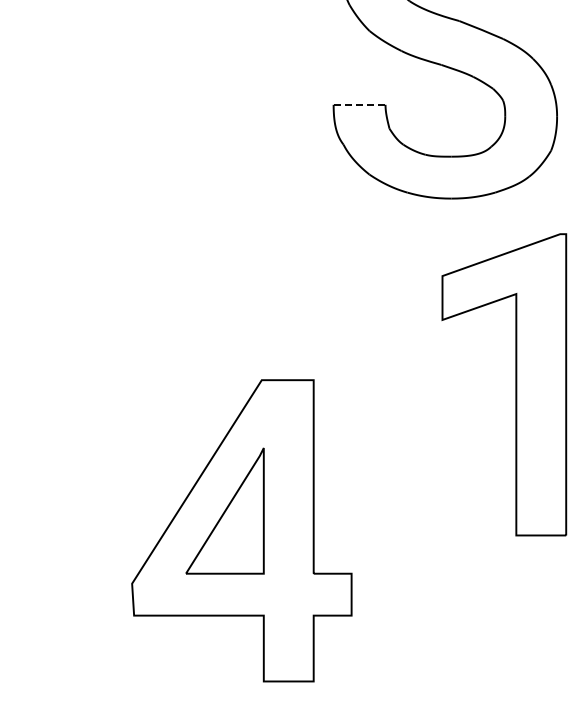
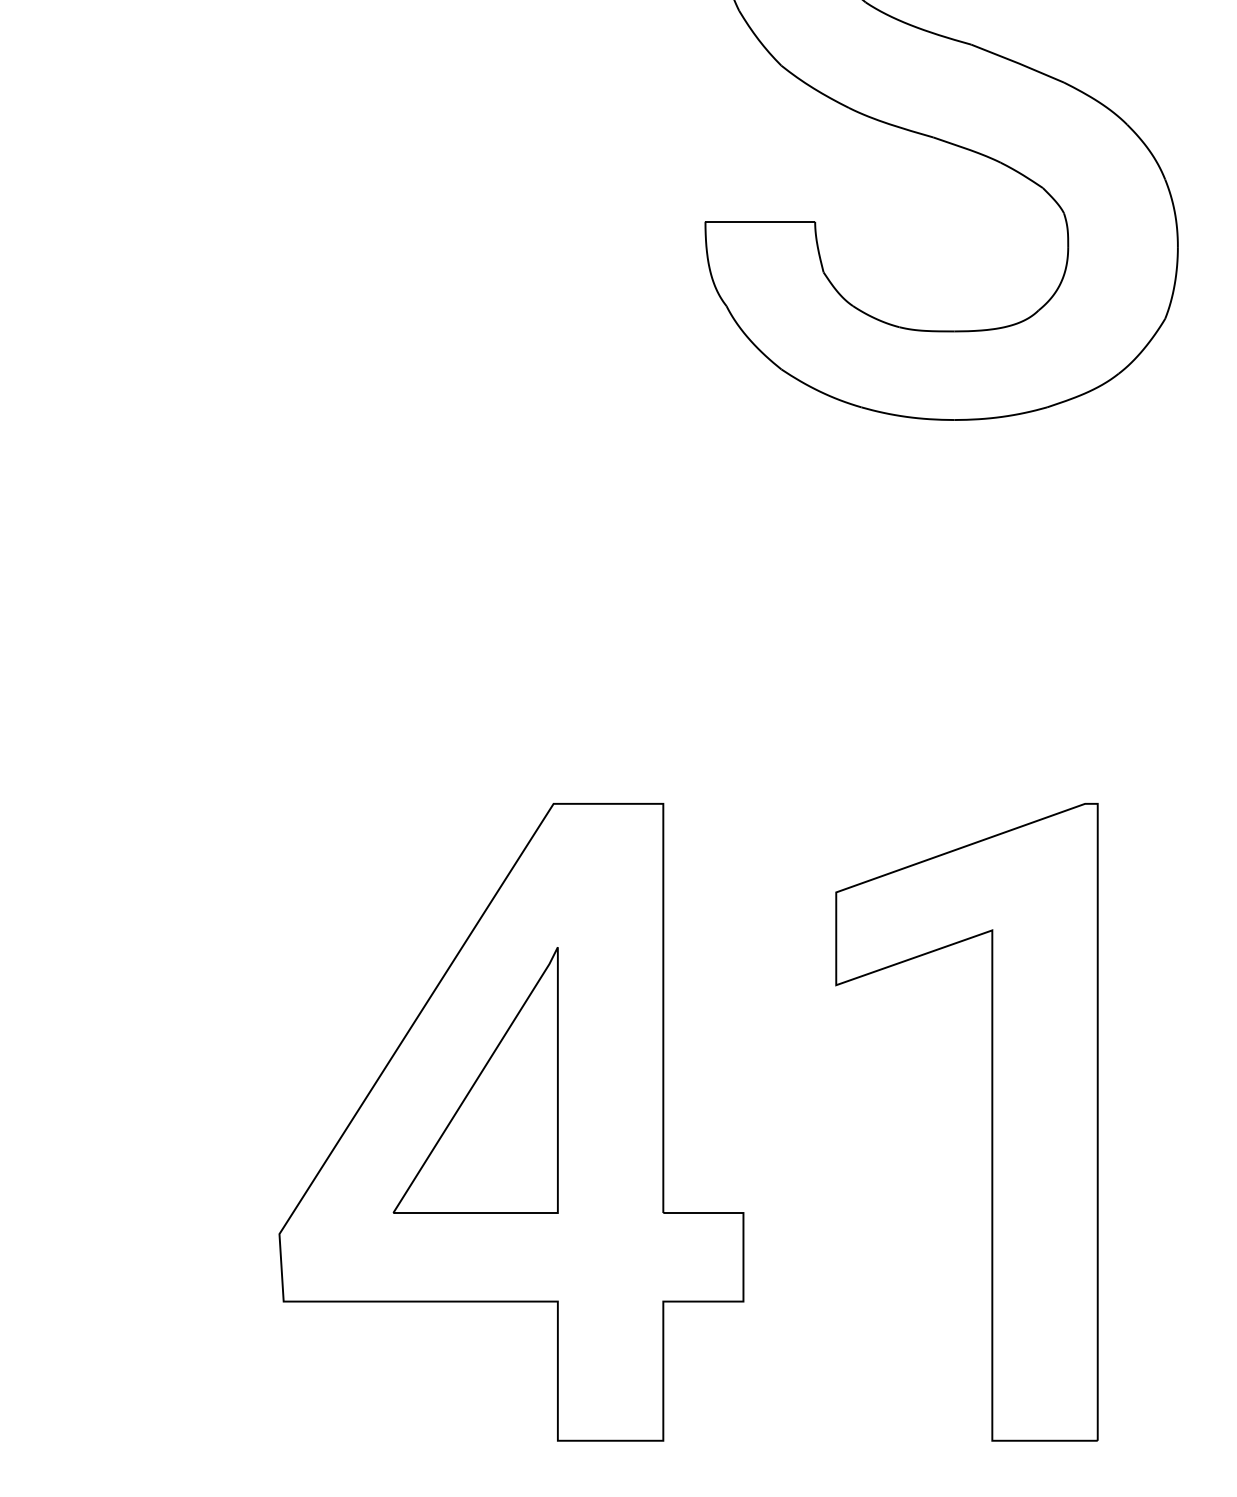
line: (359, 104) -> (760, 221), dashed -> solid
part: (515, 384) -> (990, 1121), moved

